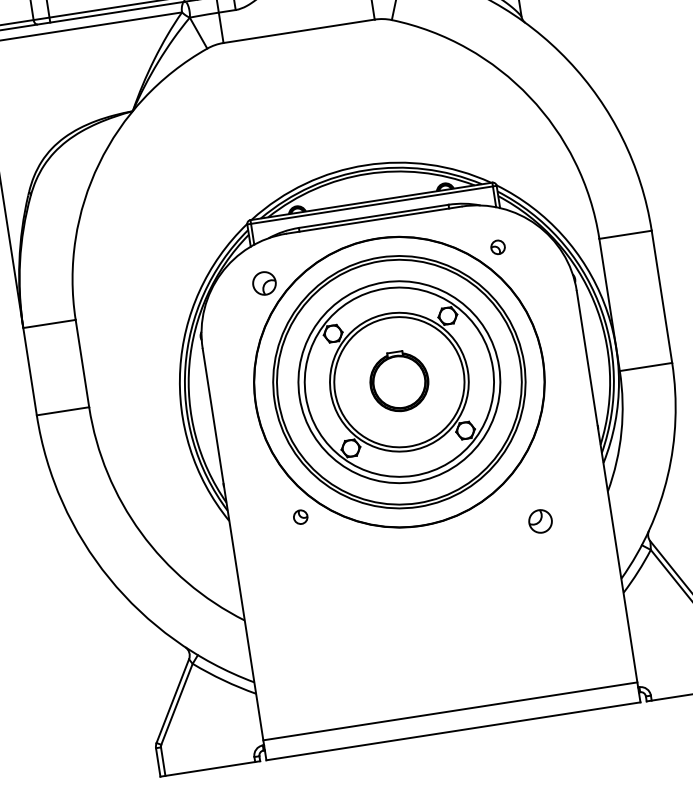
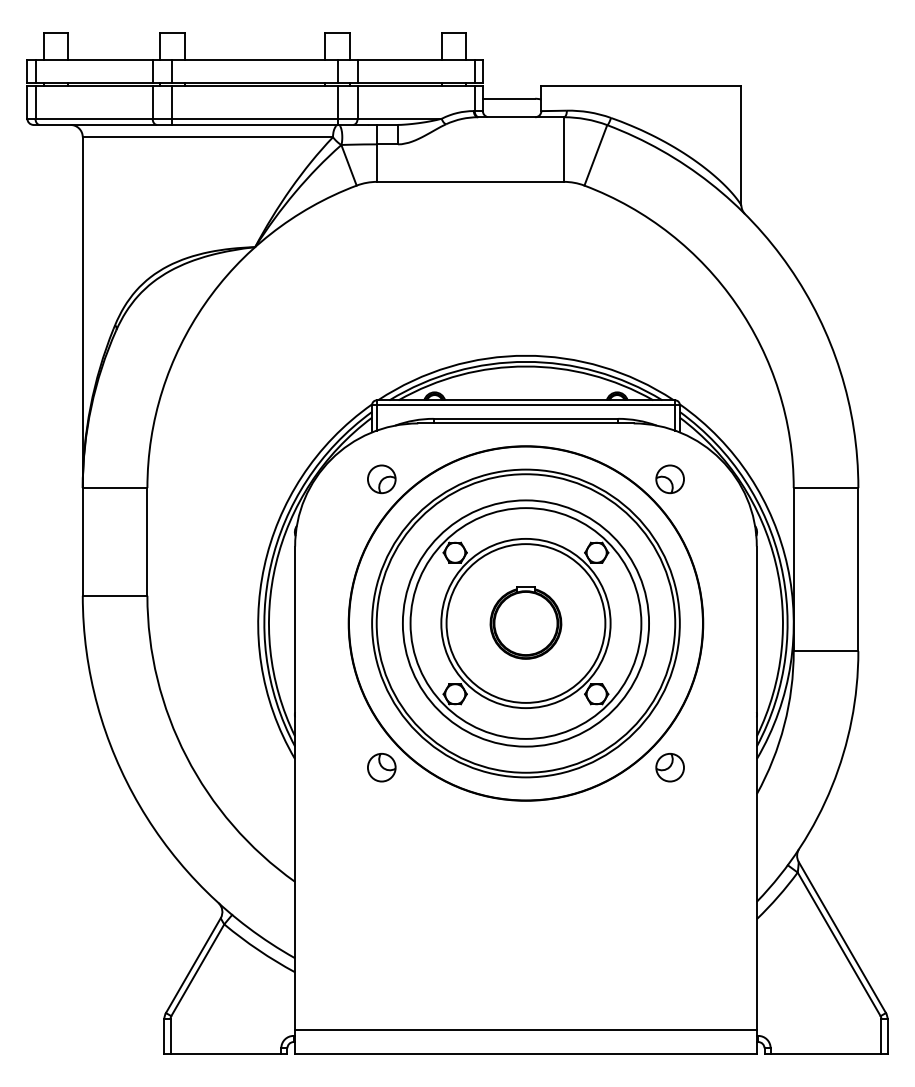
part: (497, 247) -> (669, 479), size x1.67
part: (300, 516) -> (381, 767), size x1.67
part: (540, 521) -> (669, 767), moved

